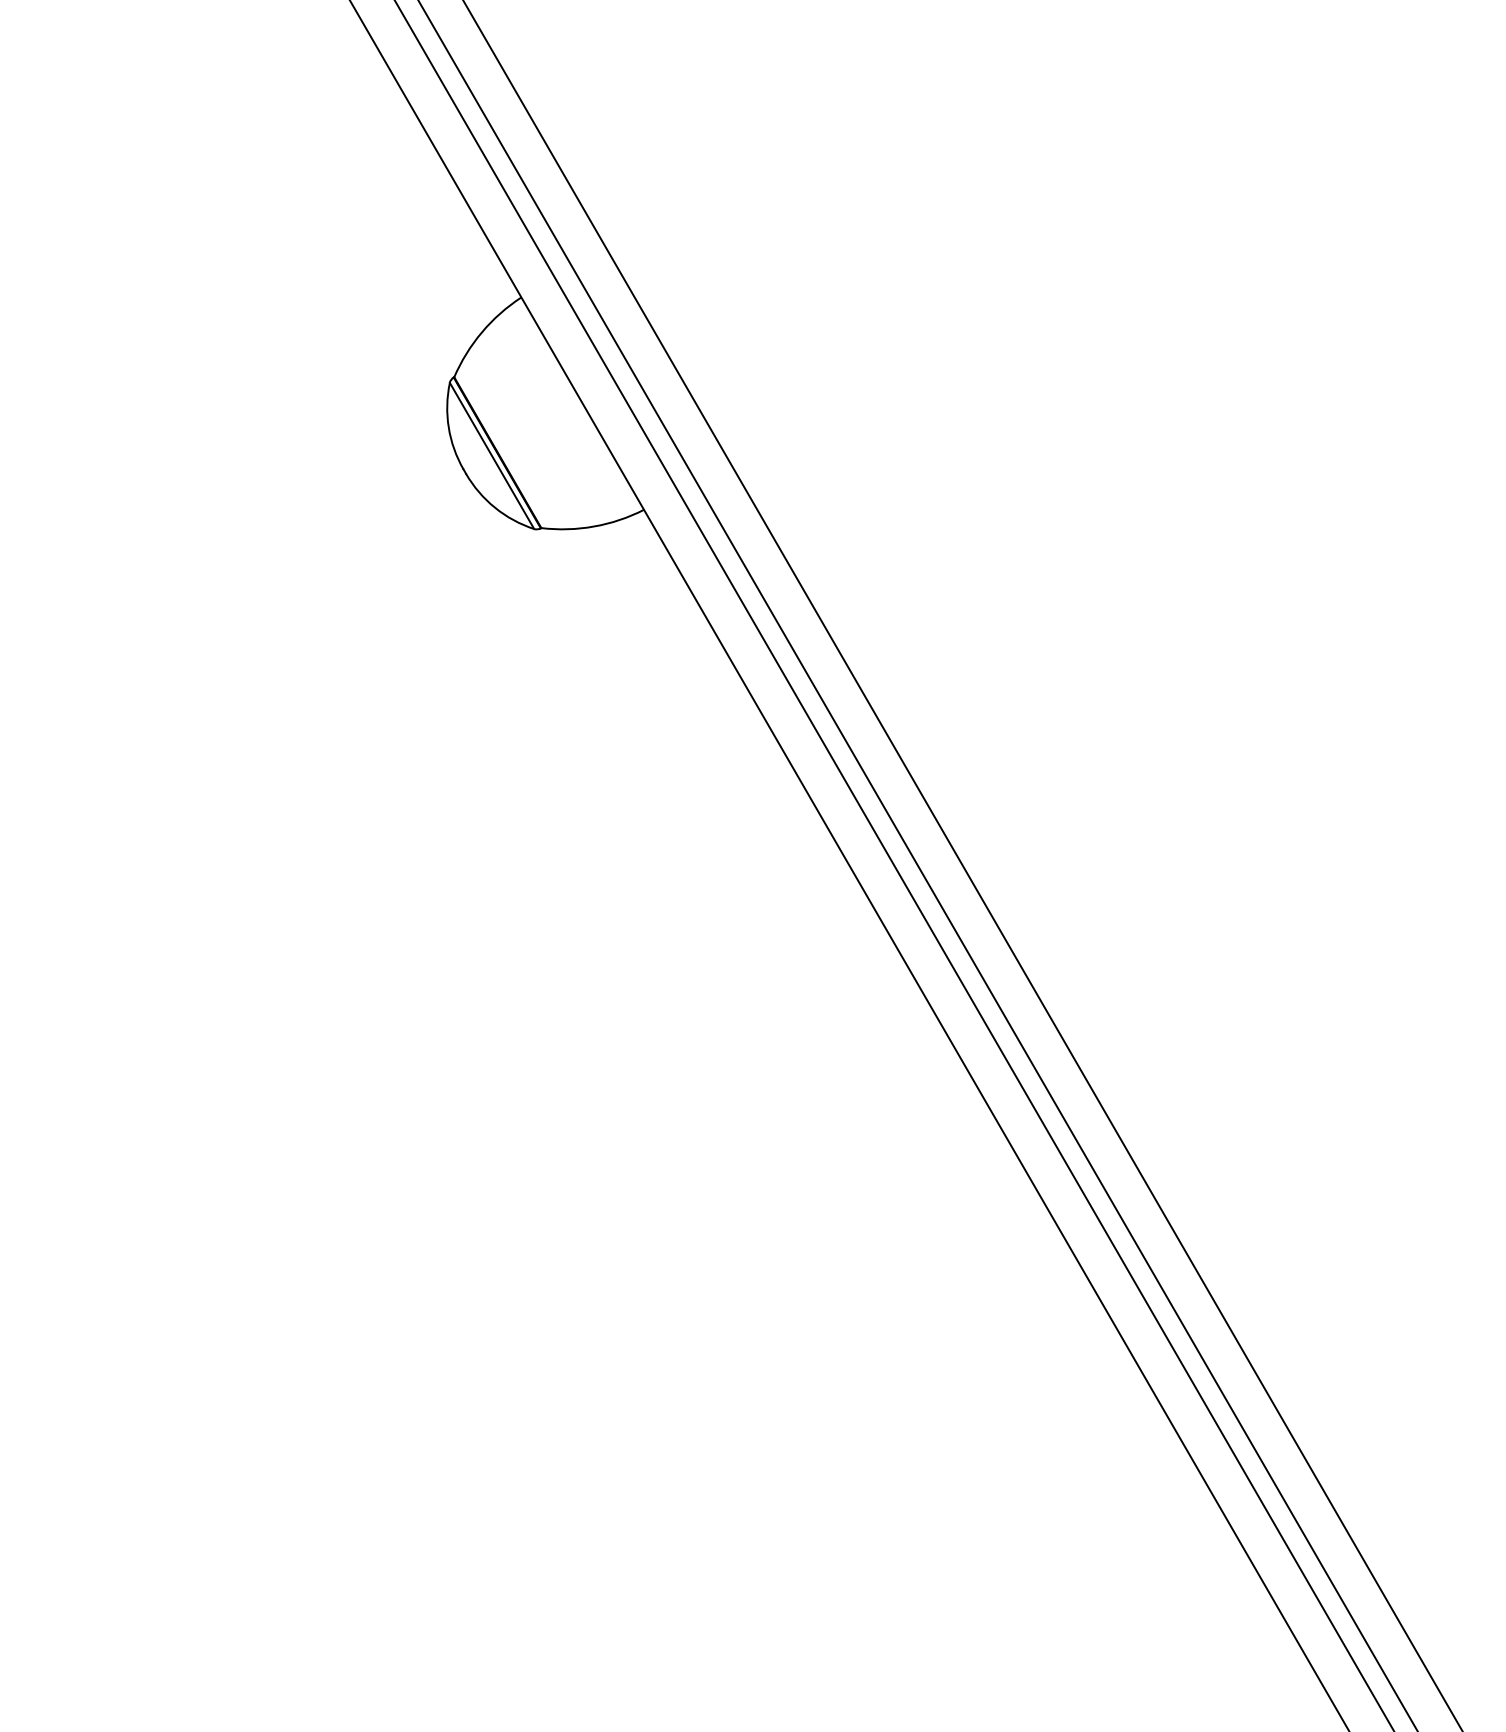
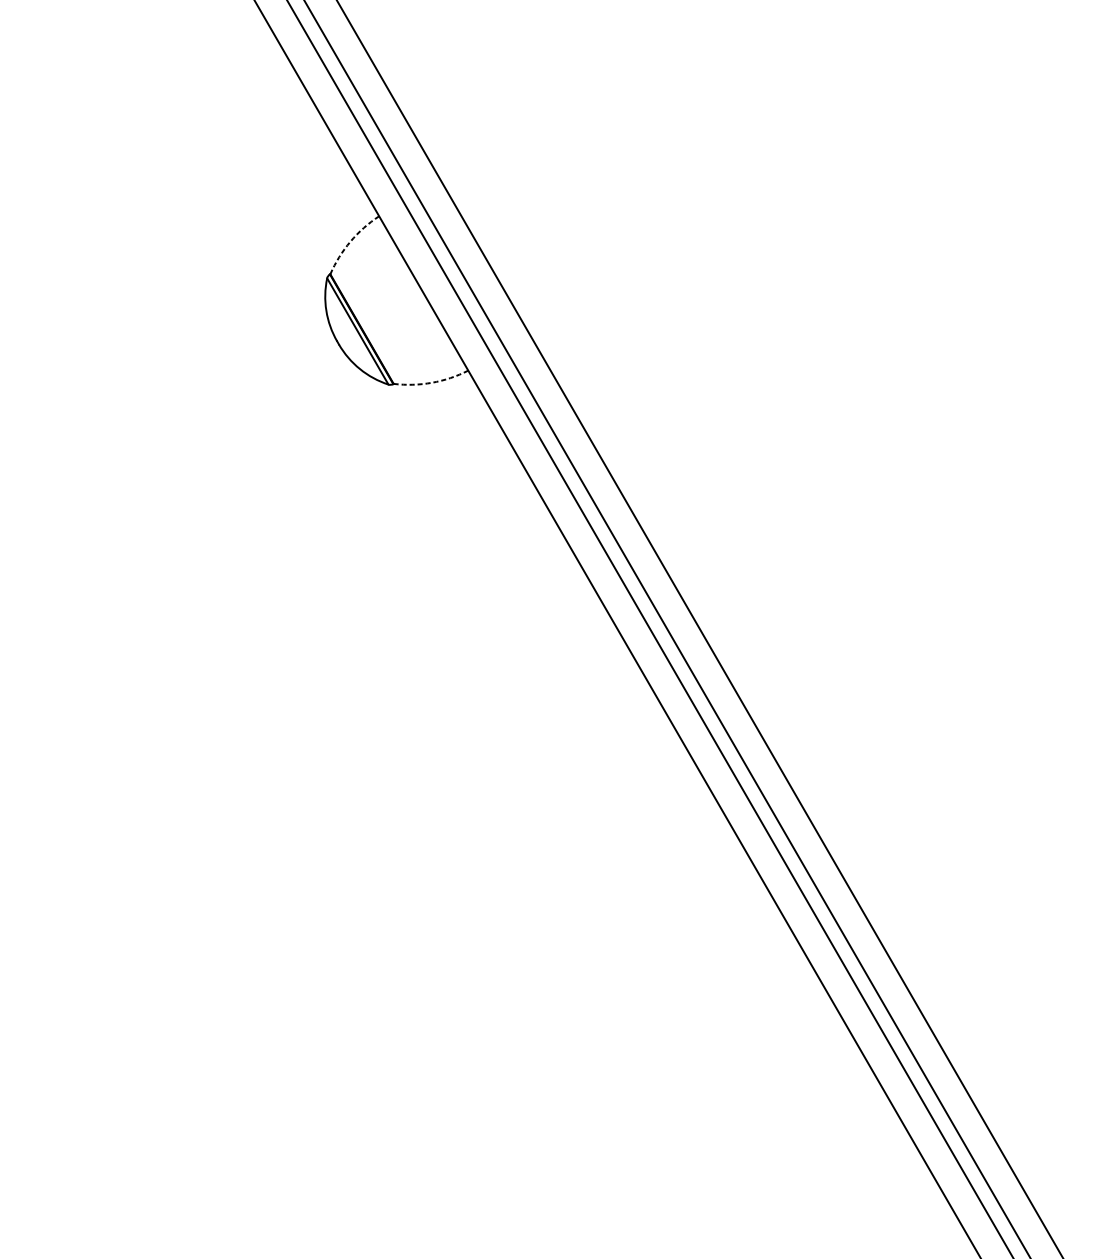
arc: (481, 332) -> (350, 241), solid -> dashed
arc: (594, 526) -> (432, 382), solid -> dashed

